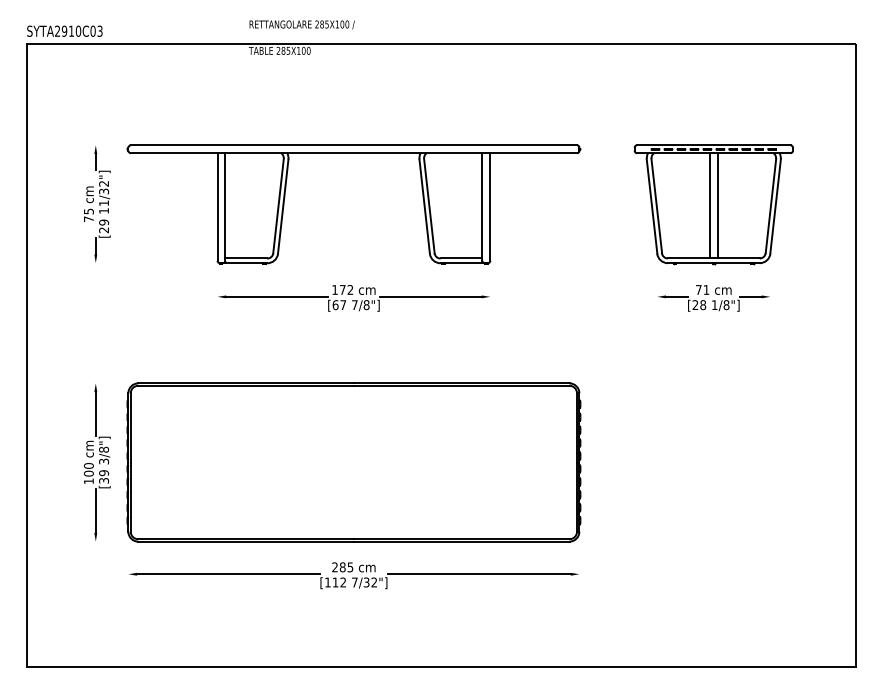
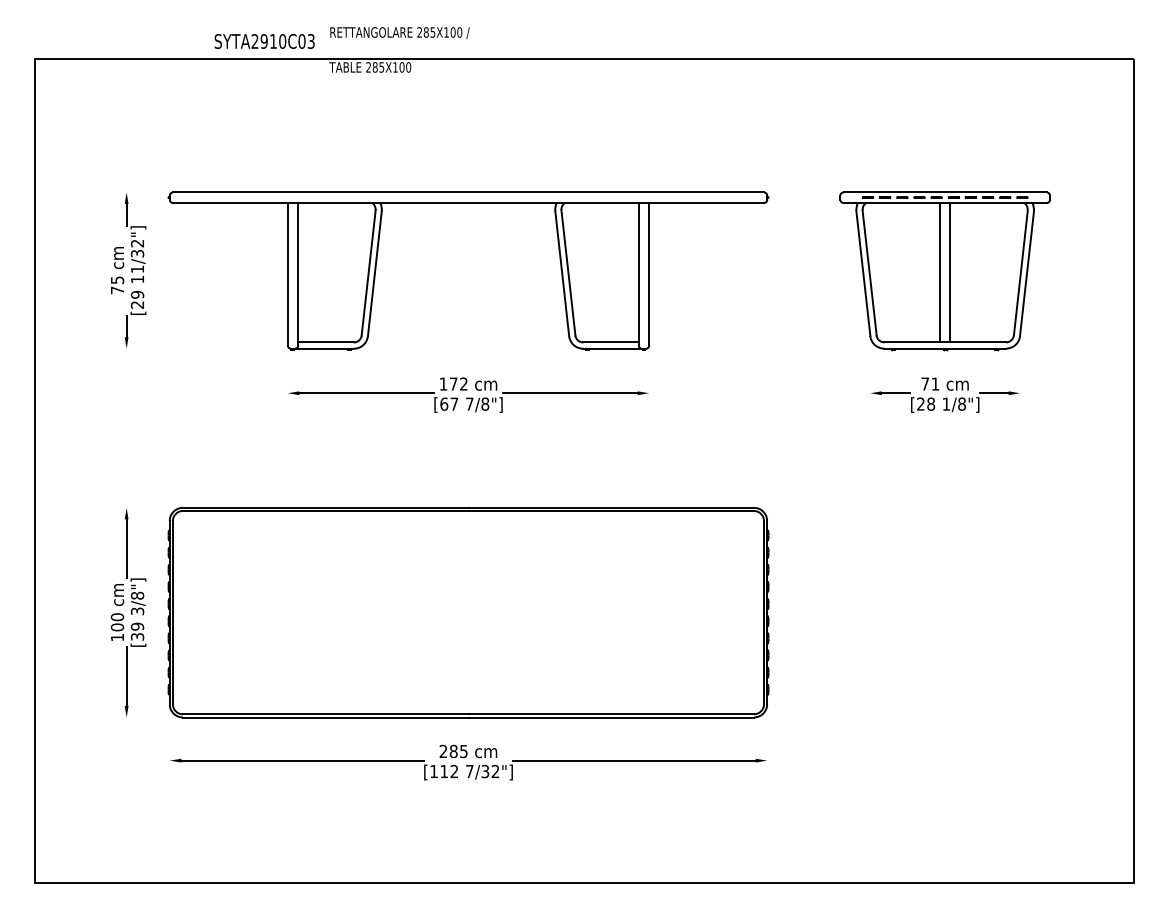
text: (64, 31) -> (264, 41), moved

